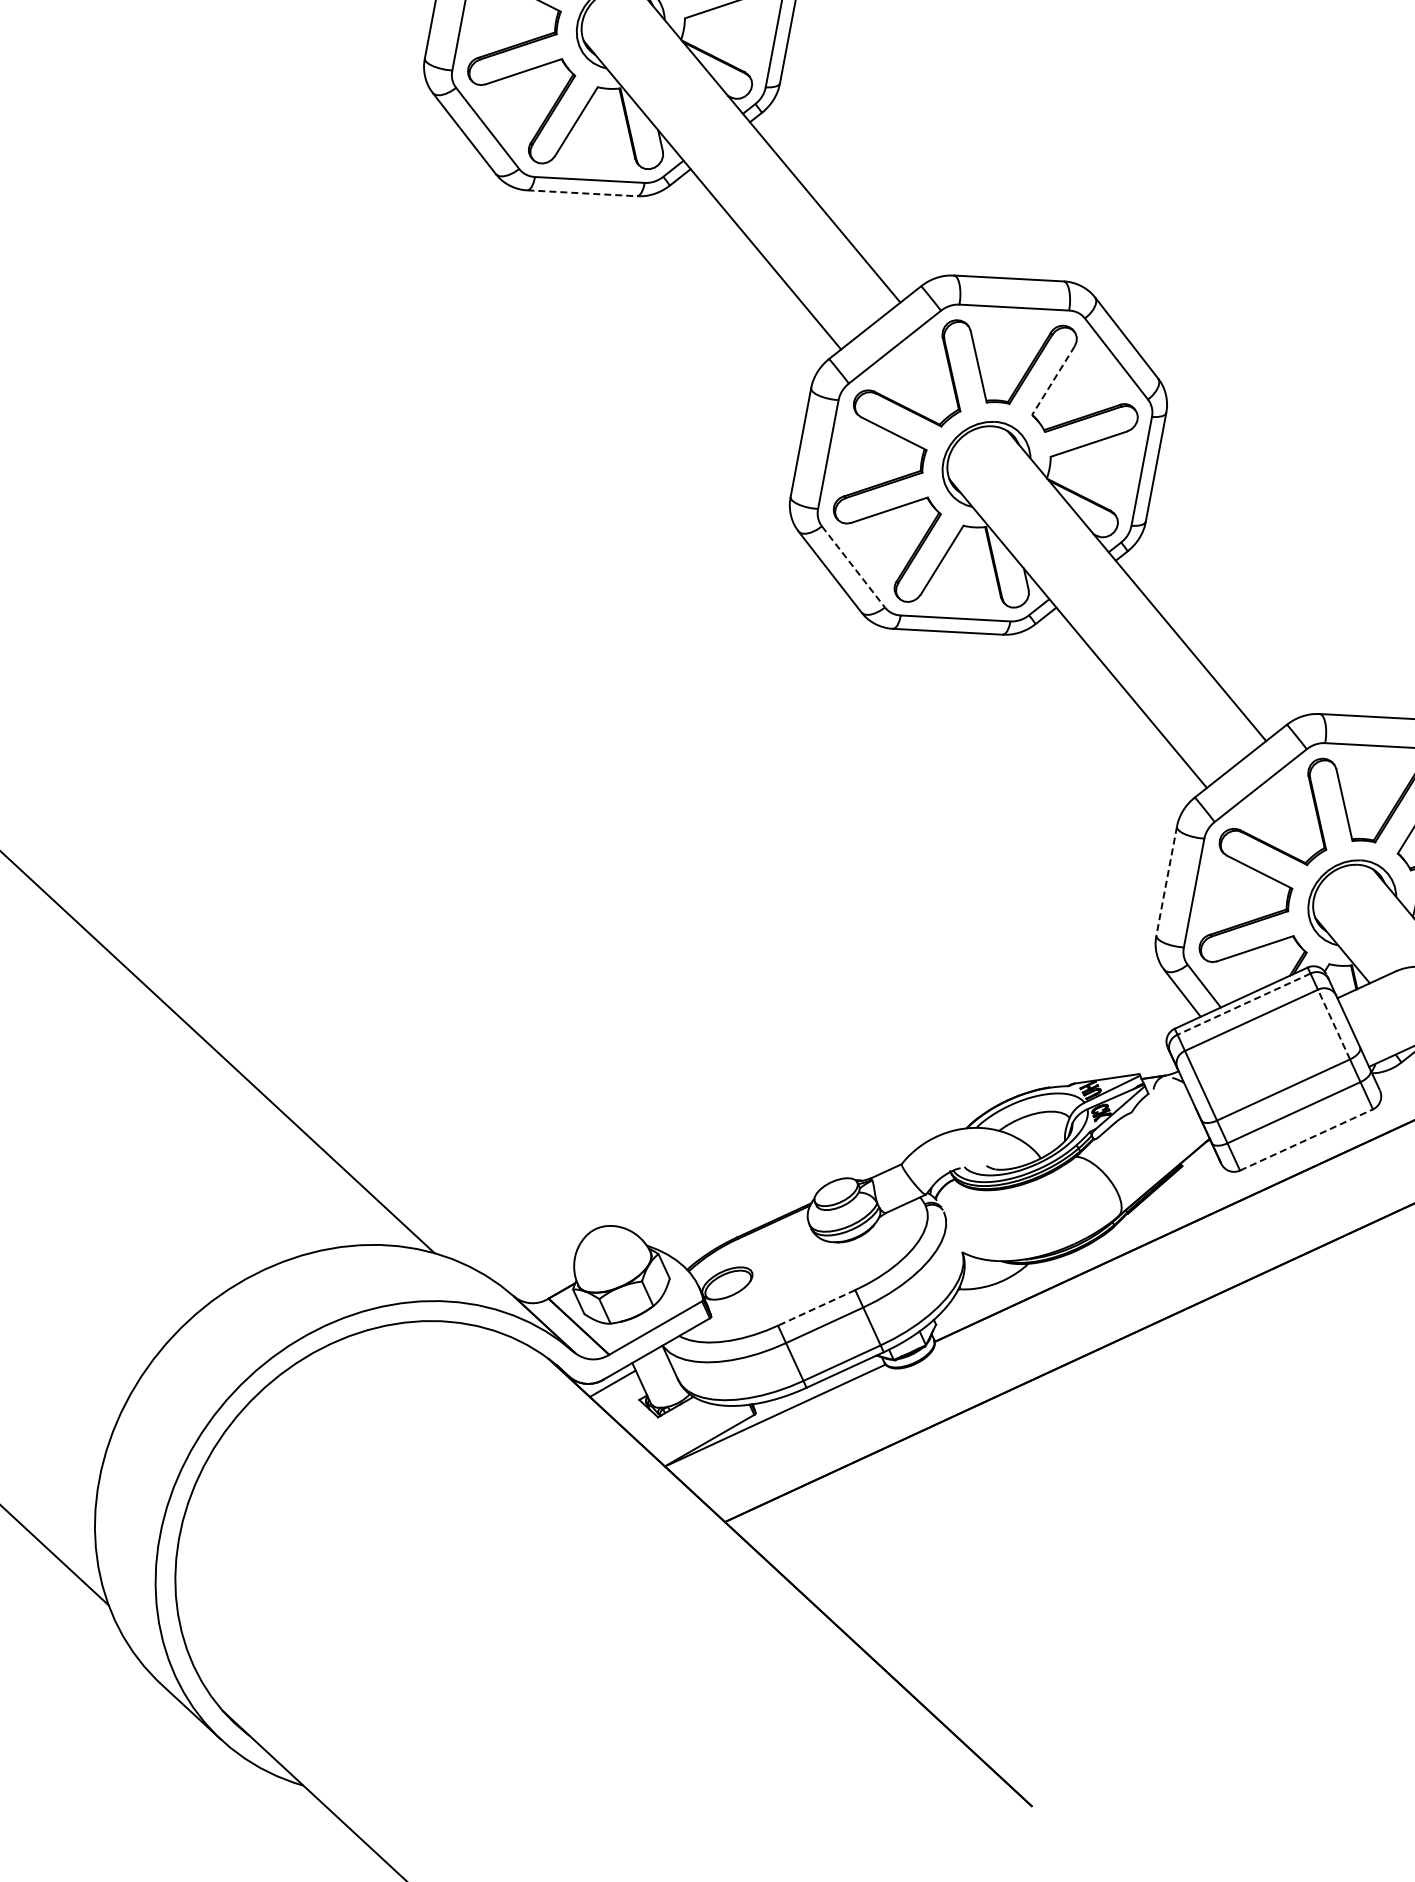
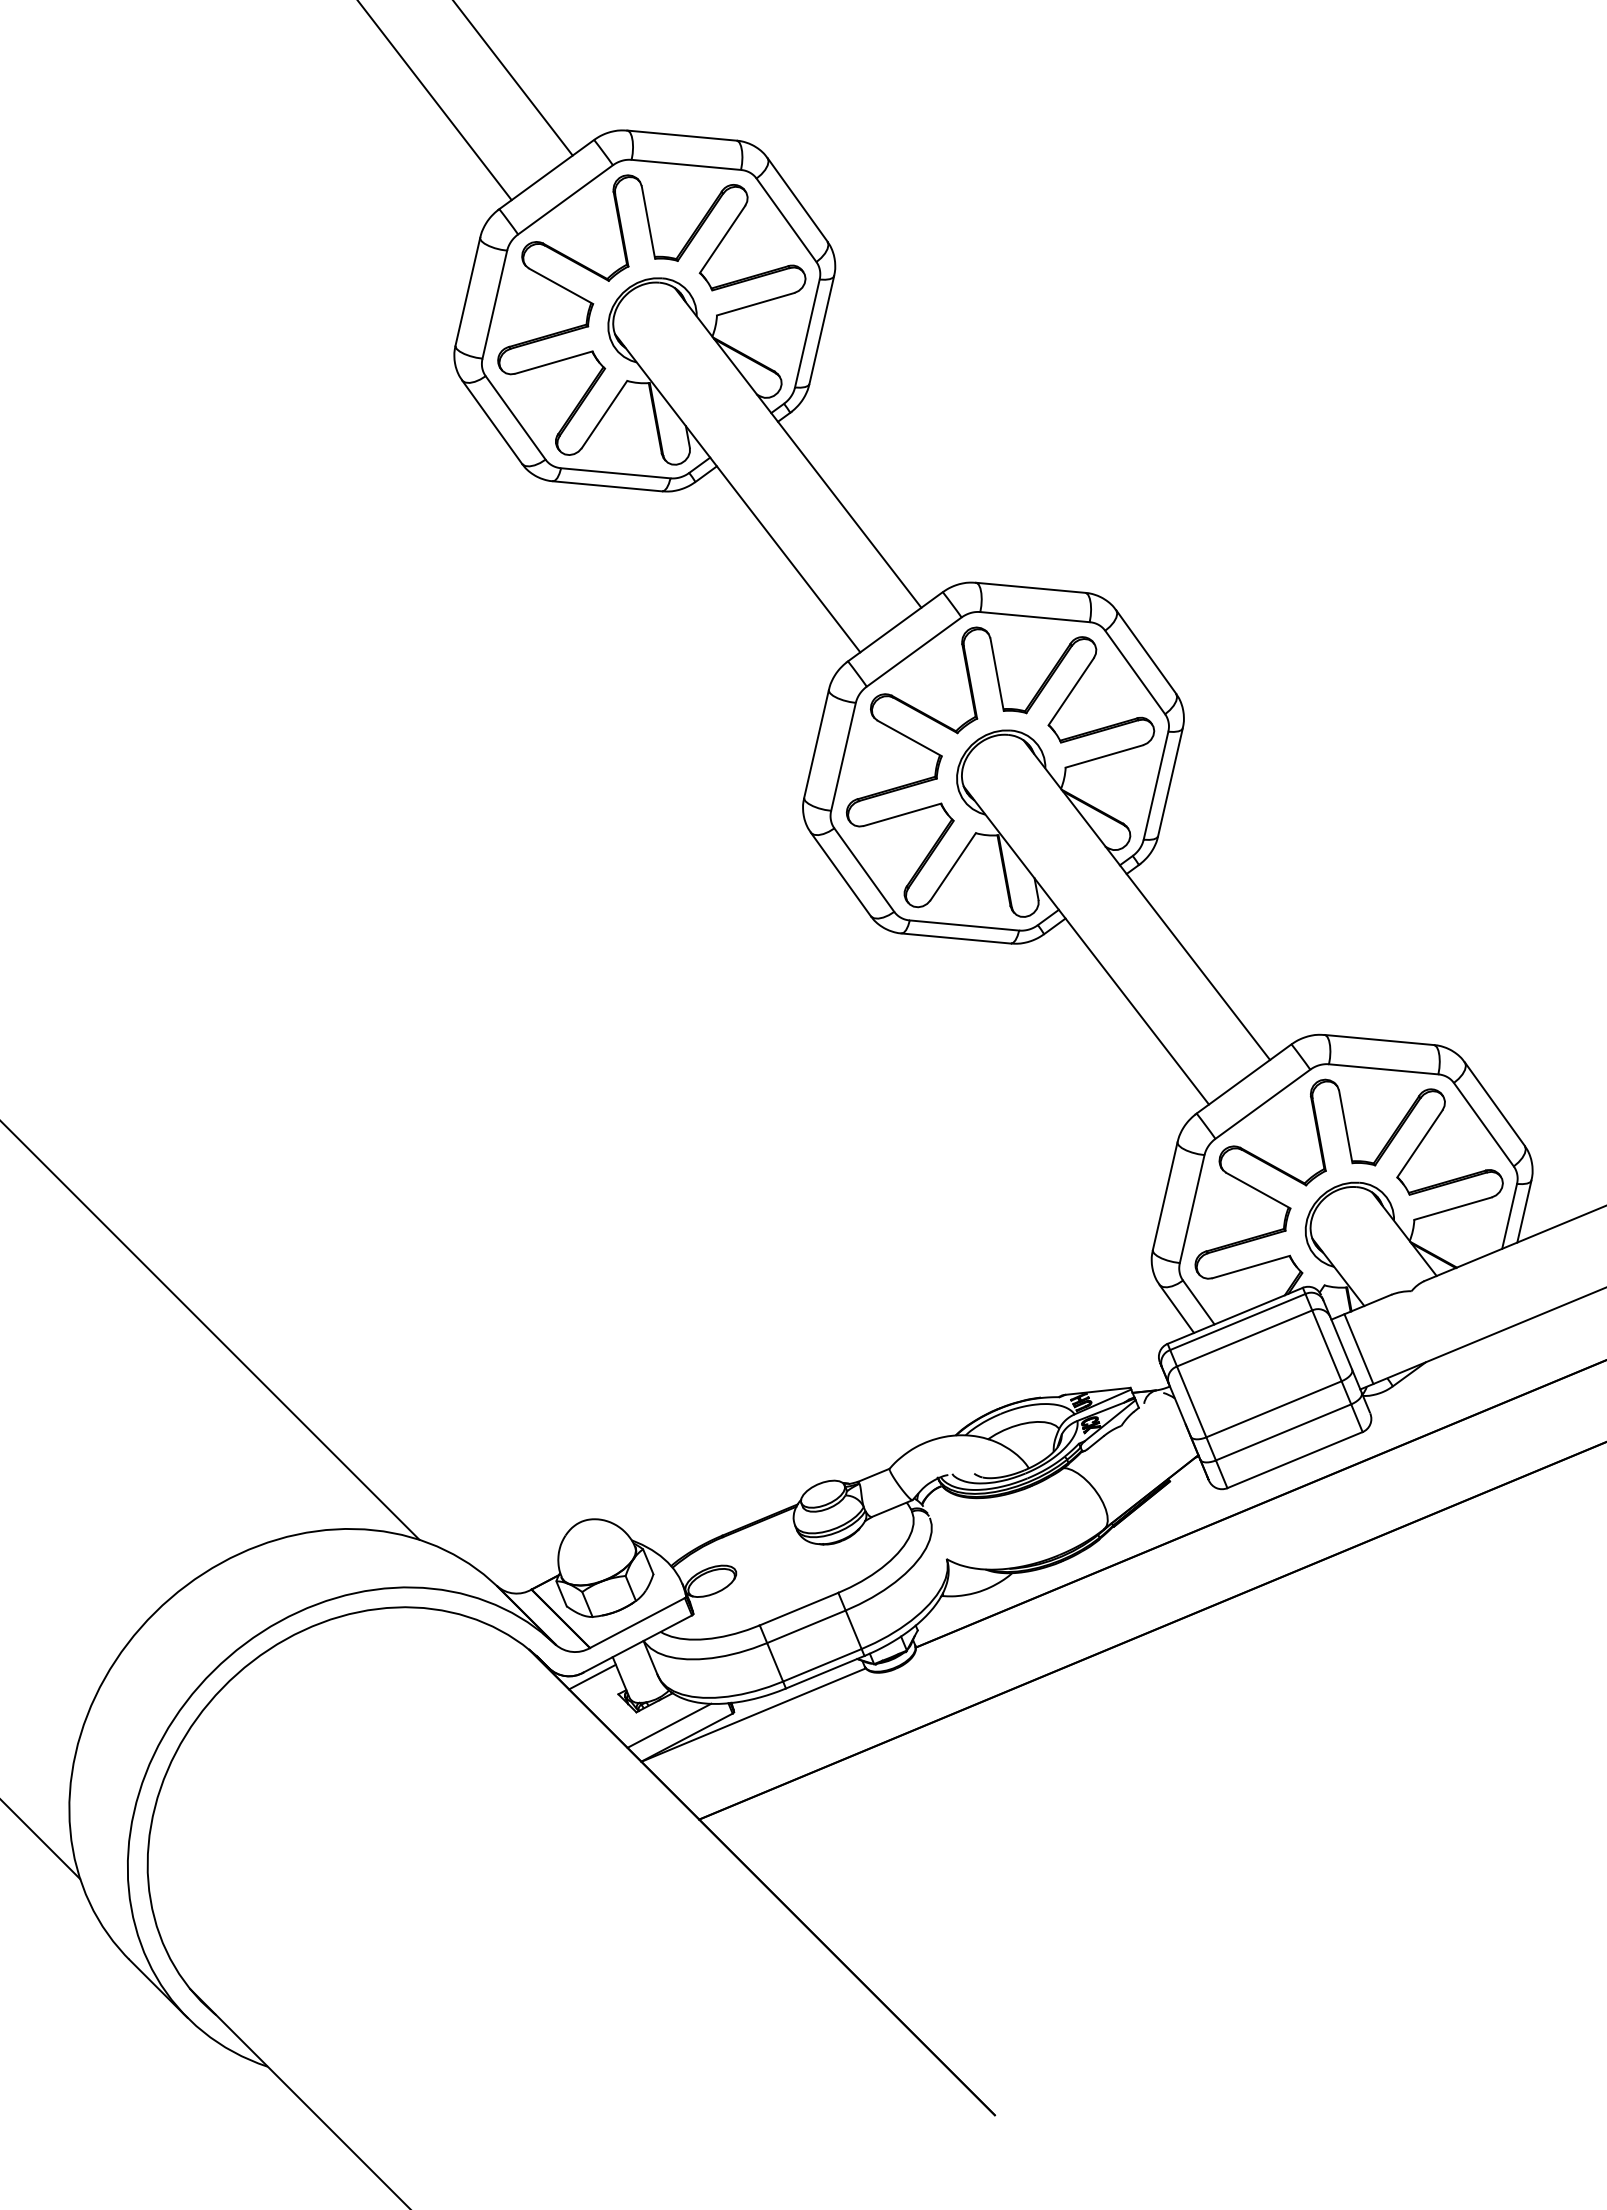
line: (582, 193) -> (607, 486), dashed -> solid
line: (1052, 381) -> (1070, 692), dashed -> solid
line: (853, 567) -> (864, 870), dashed -> solid
line: (1166, 881) -> (1165, 1196), dashed -> solid
line: (1243, 1004) -> (1237, 1322), dashed -> solid
line: (1333, 1024) -> (1326, 1345), dashed -> solid
line: (1365, 1027) -> (1358, 1349), added
line: (1306, 1139) -> (1295, 1459), dashed -> solid
line: (817, 1308) -> (799, 1609), dashed -> solid
line: (691, 1429) -> (669, 1725), added

